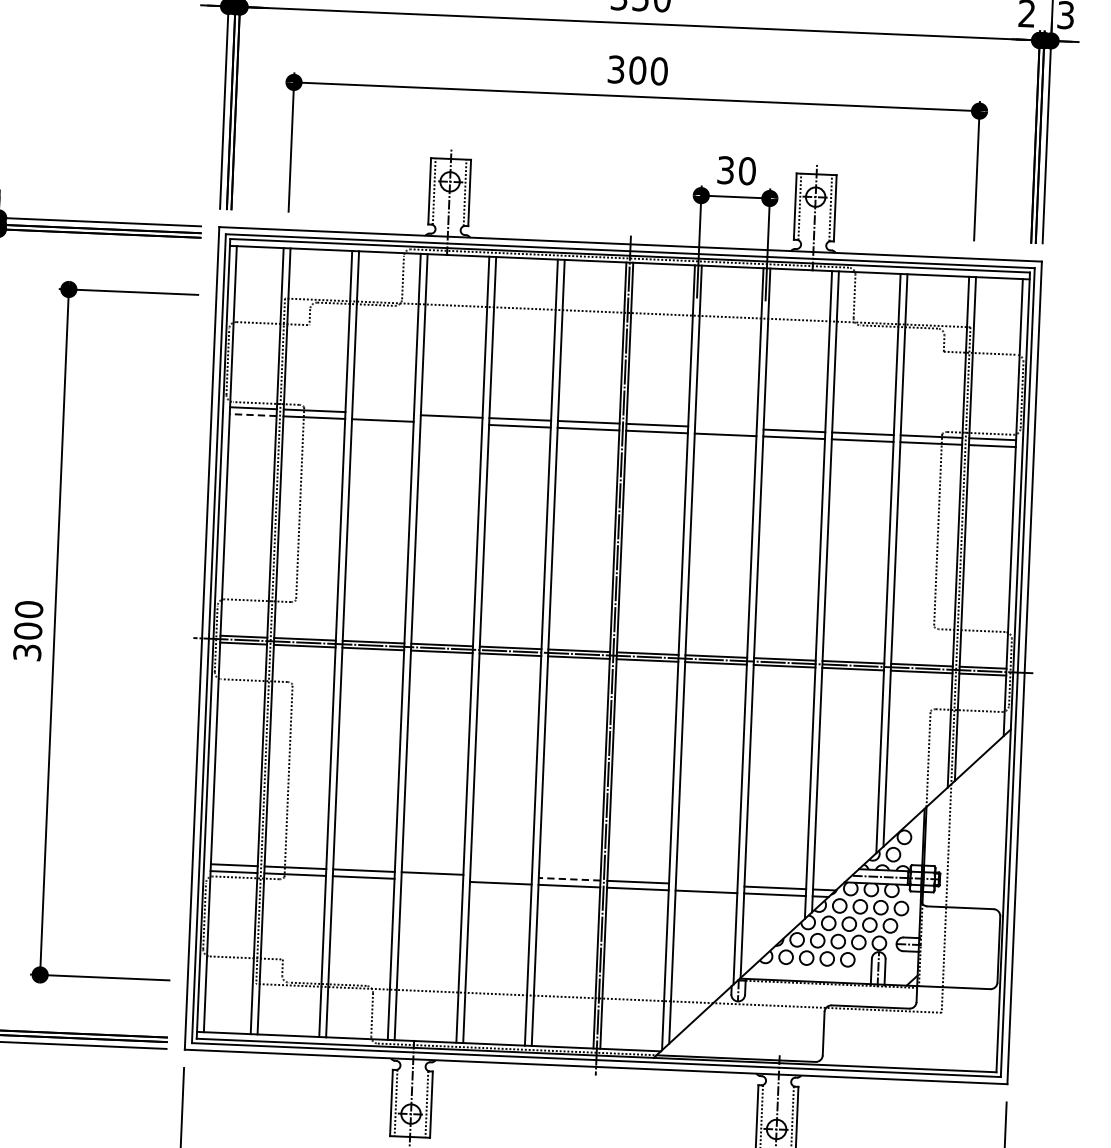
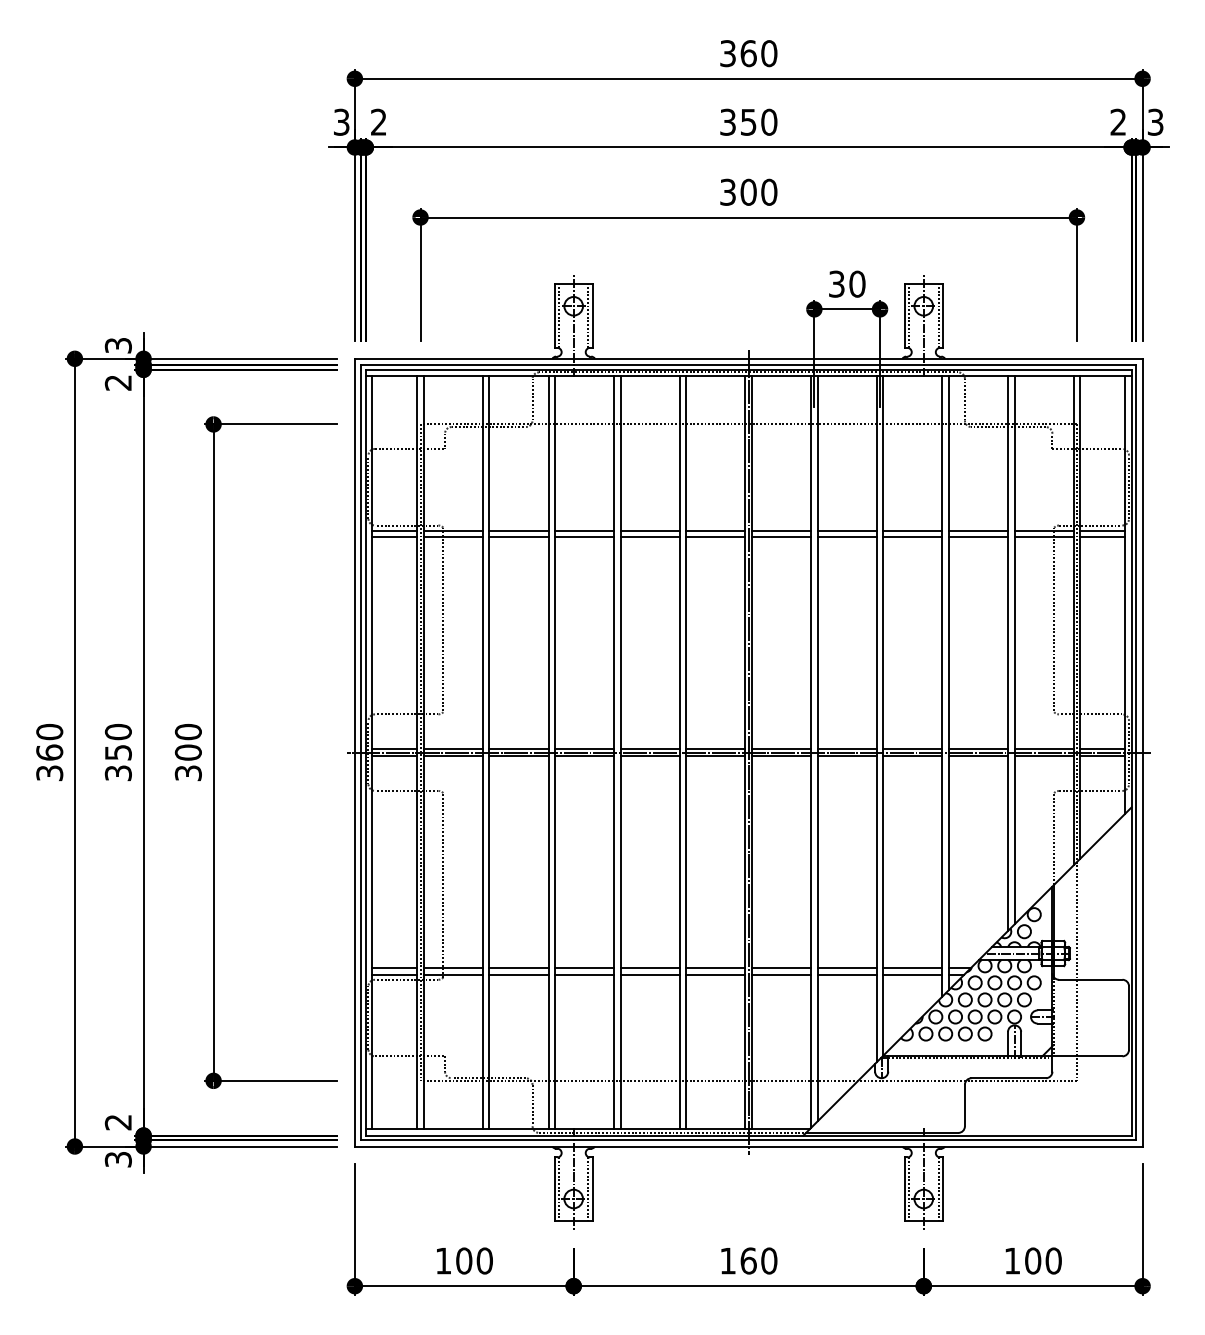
line: (382, 413) -> (518, 530), added
line: (252, 415) -> (394, 537), dashed -> solid
line: (451, 423) -> (584, 537), added
line: (725, 427) -> (846, 530), added
line: (500, 876) -> (649, 968), added
line: (569, 879) -> (715, 968), dashed -> solid
line: (432, 880) -> (584, 974), added
line: (706, 885) -> (846, 968), added

